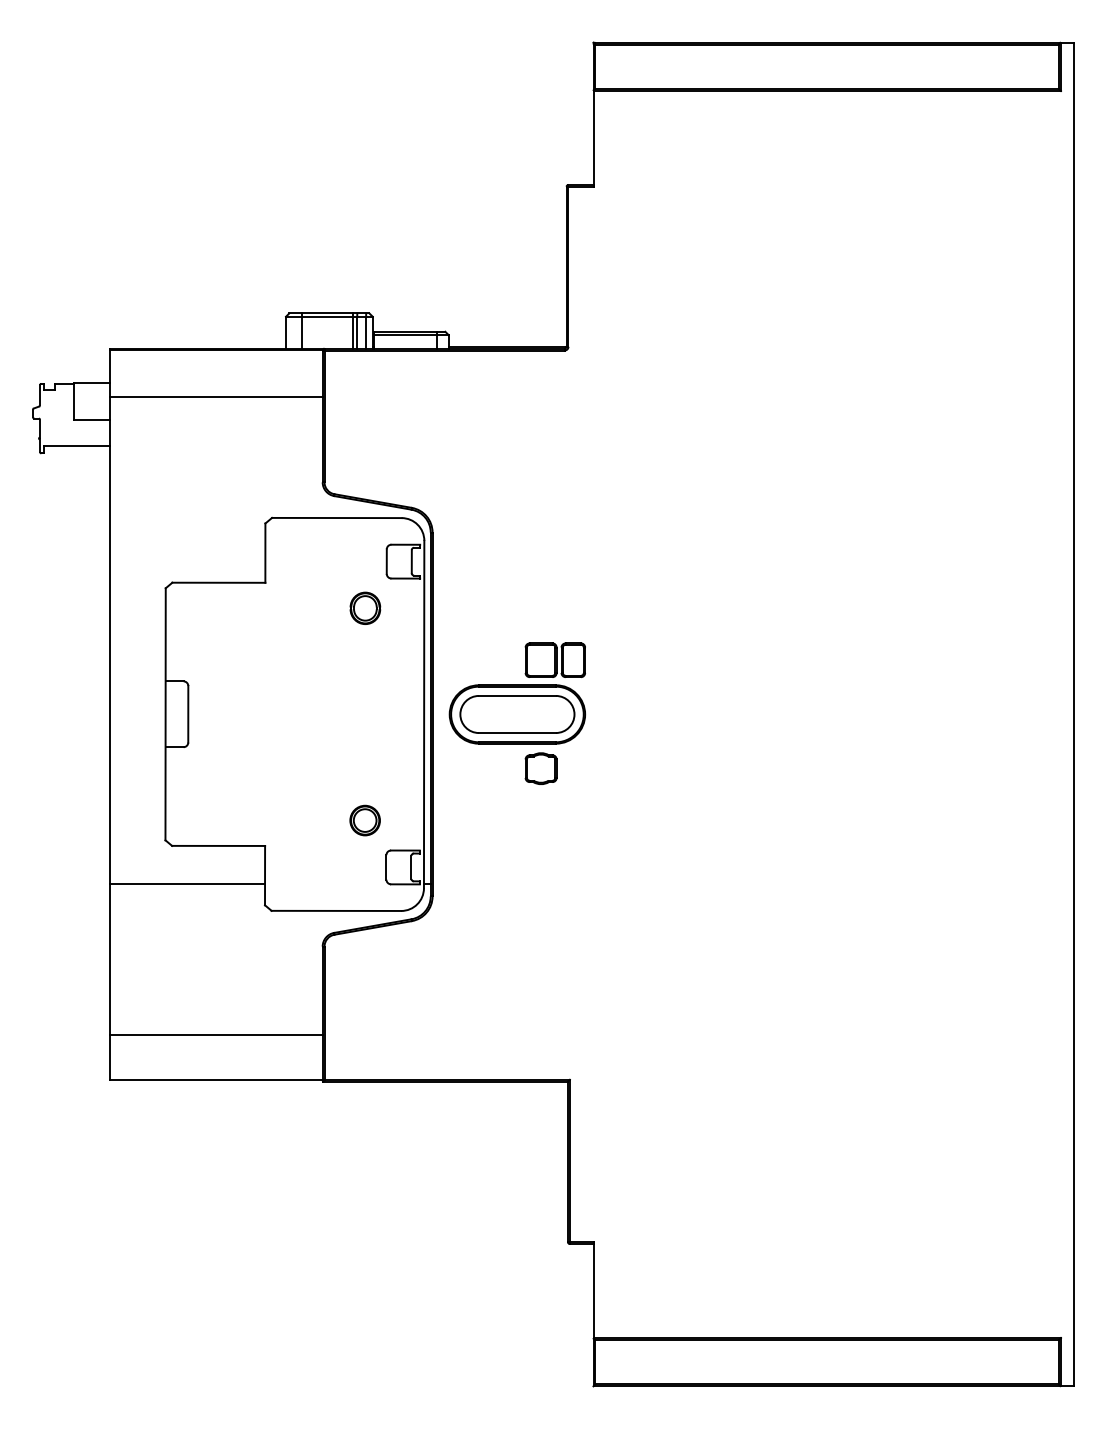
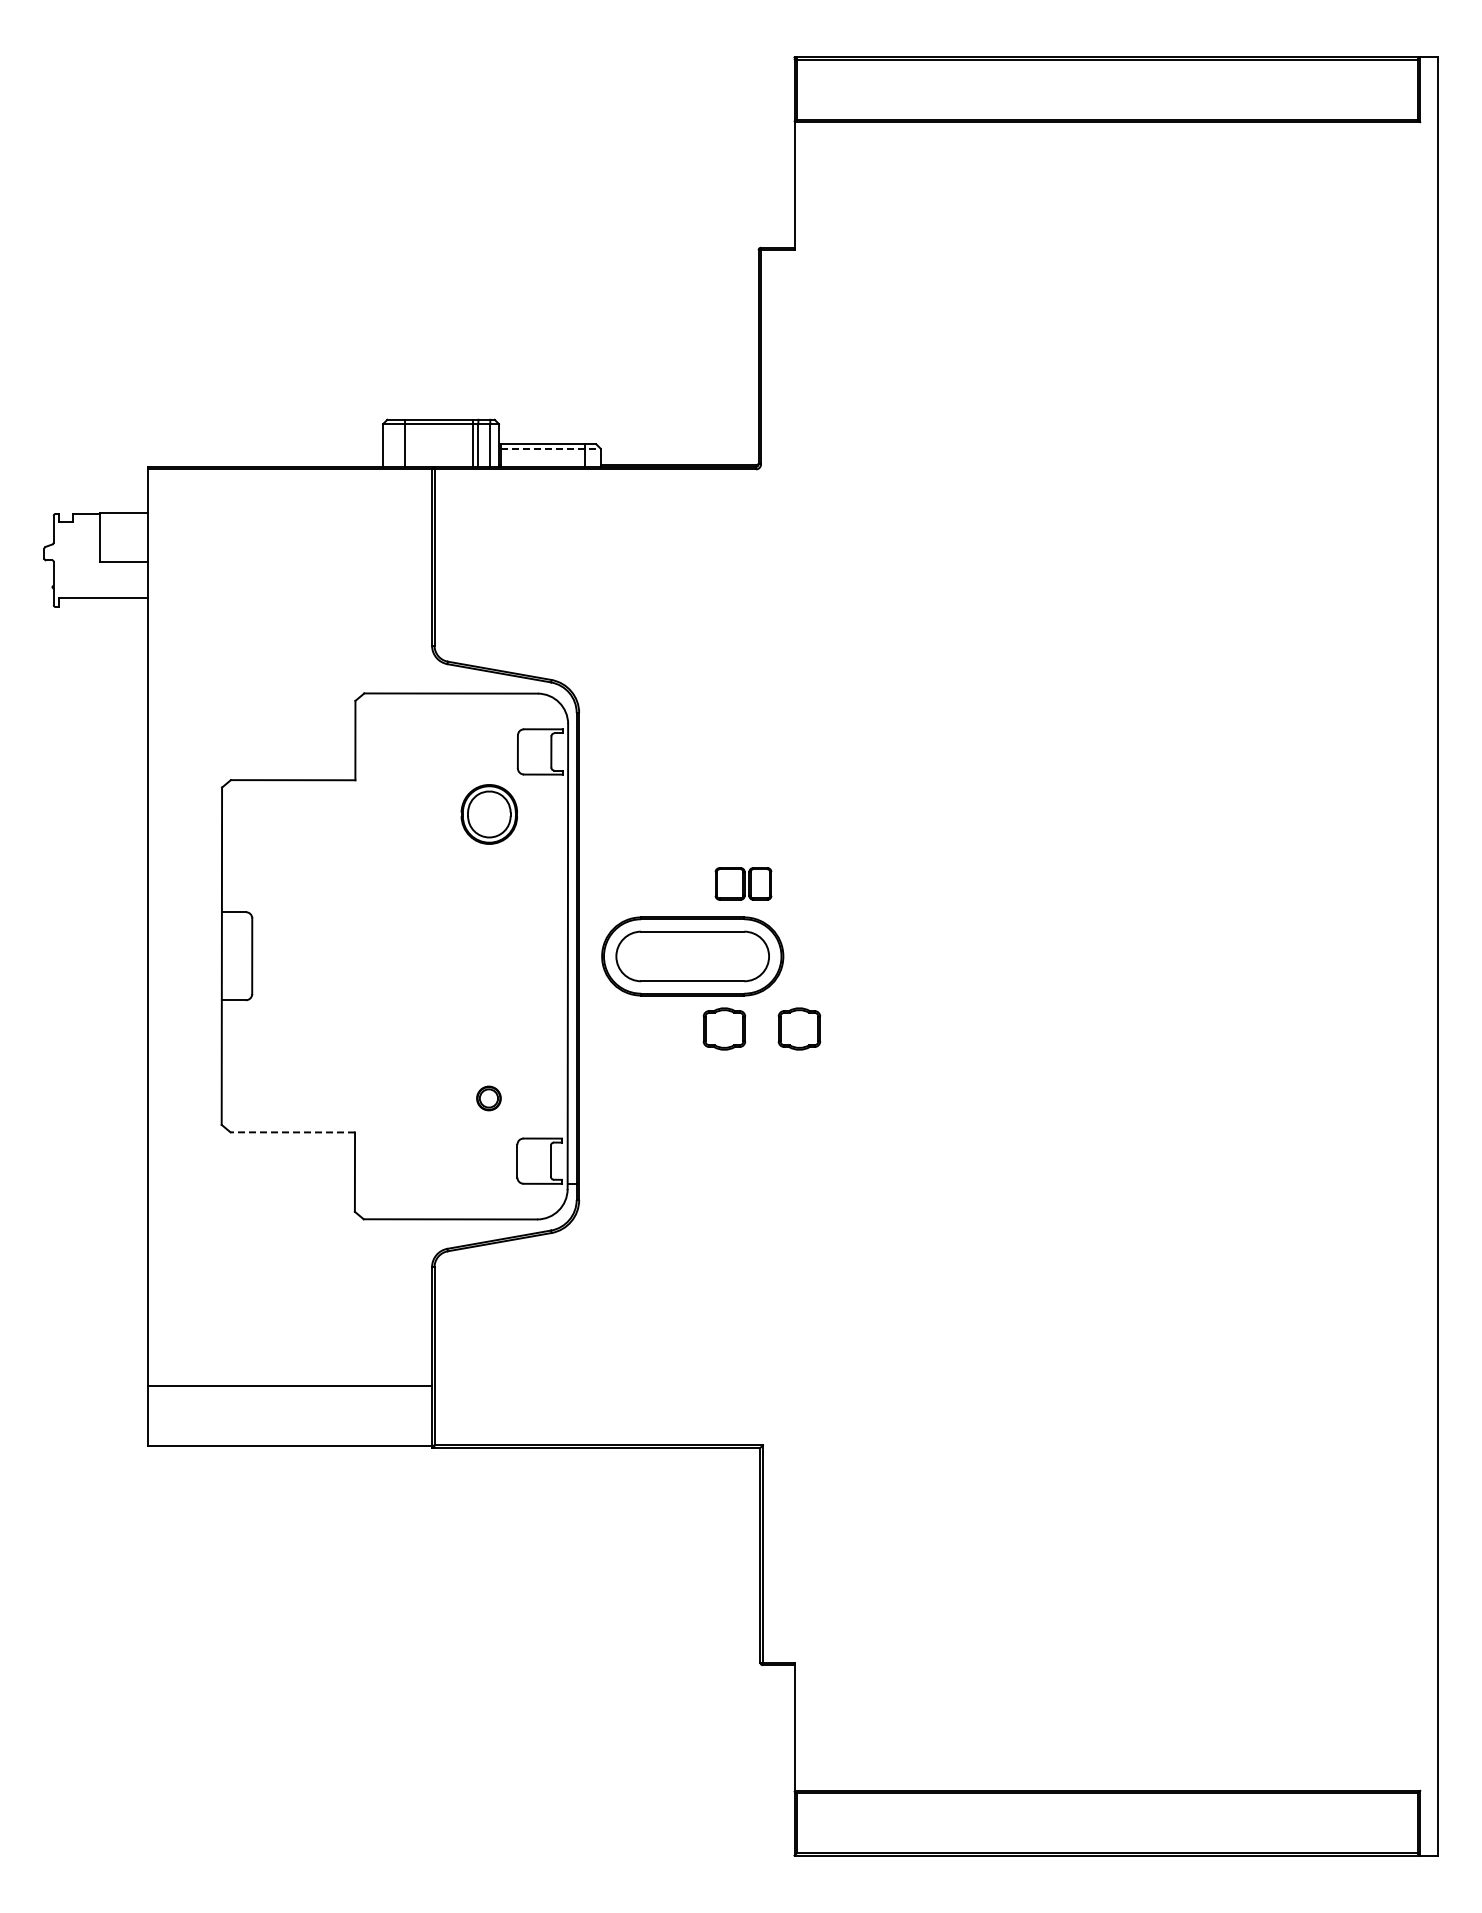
line: (411, 334) -> (551, 448), solid -> dashed
line: (216, 396) -> (289, 531), removed
part: (364, 608) -> (488, 814), size x1.4
part: (555, 659) -> (743, 883), size x0.7
part: (597, 768) -> (799, 1028), added
part: (364, 820) -> (488, 1098), size x0.6
line: (218, 846) -> (292, 1132), solid -> dashed
line: (186, 884) -> (250, 1183), removed

